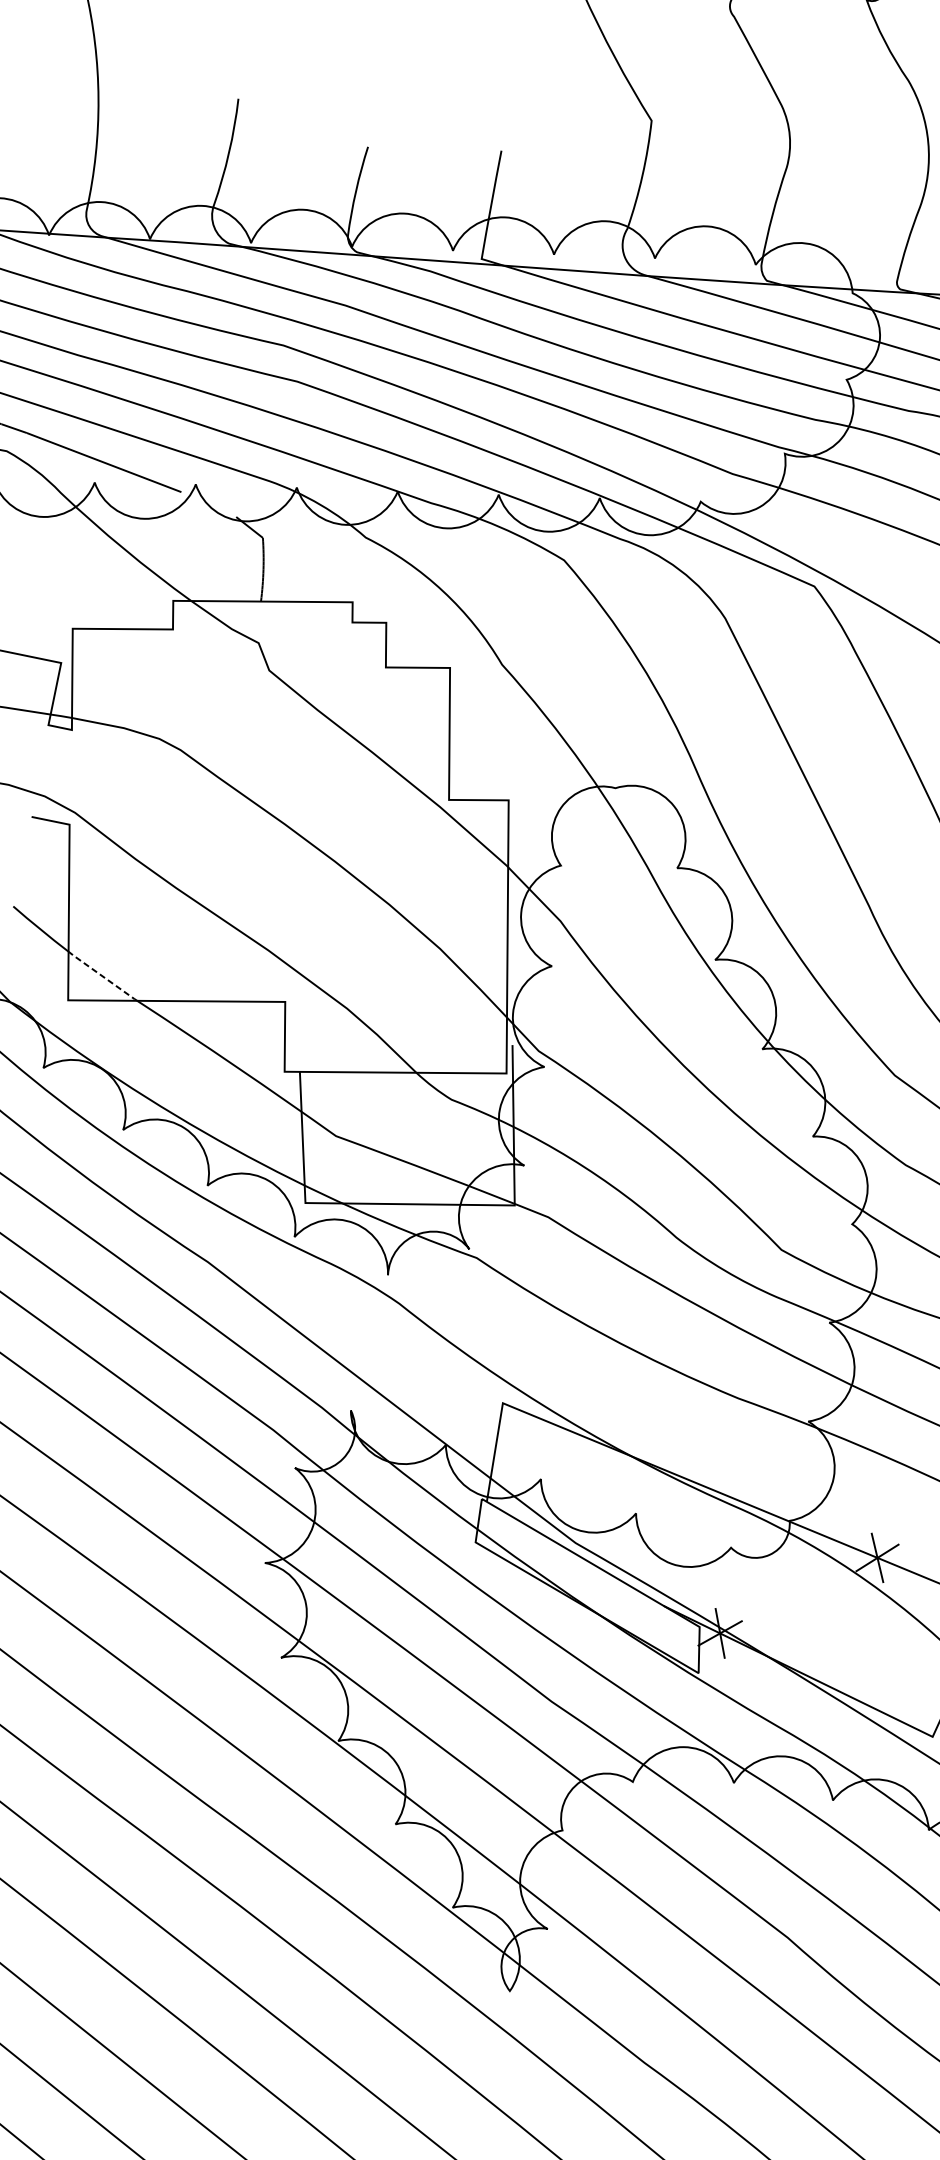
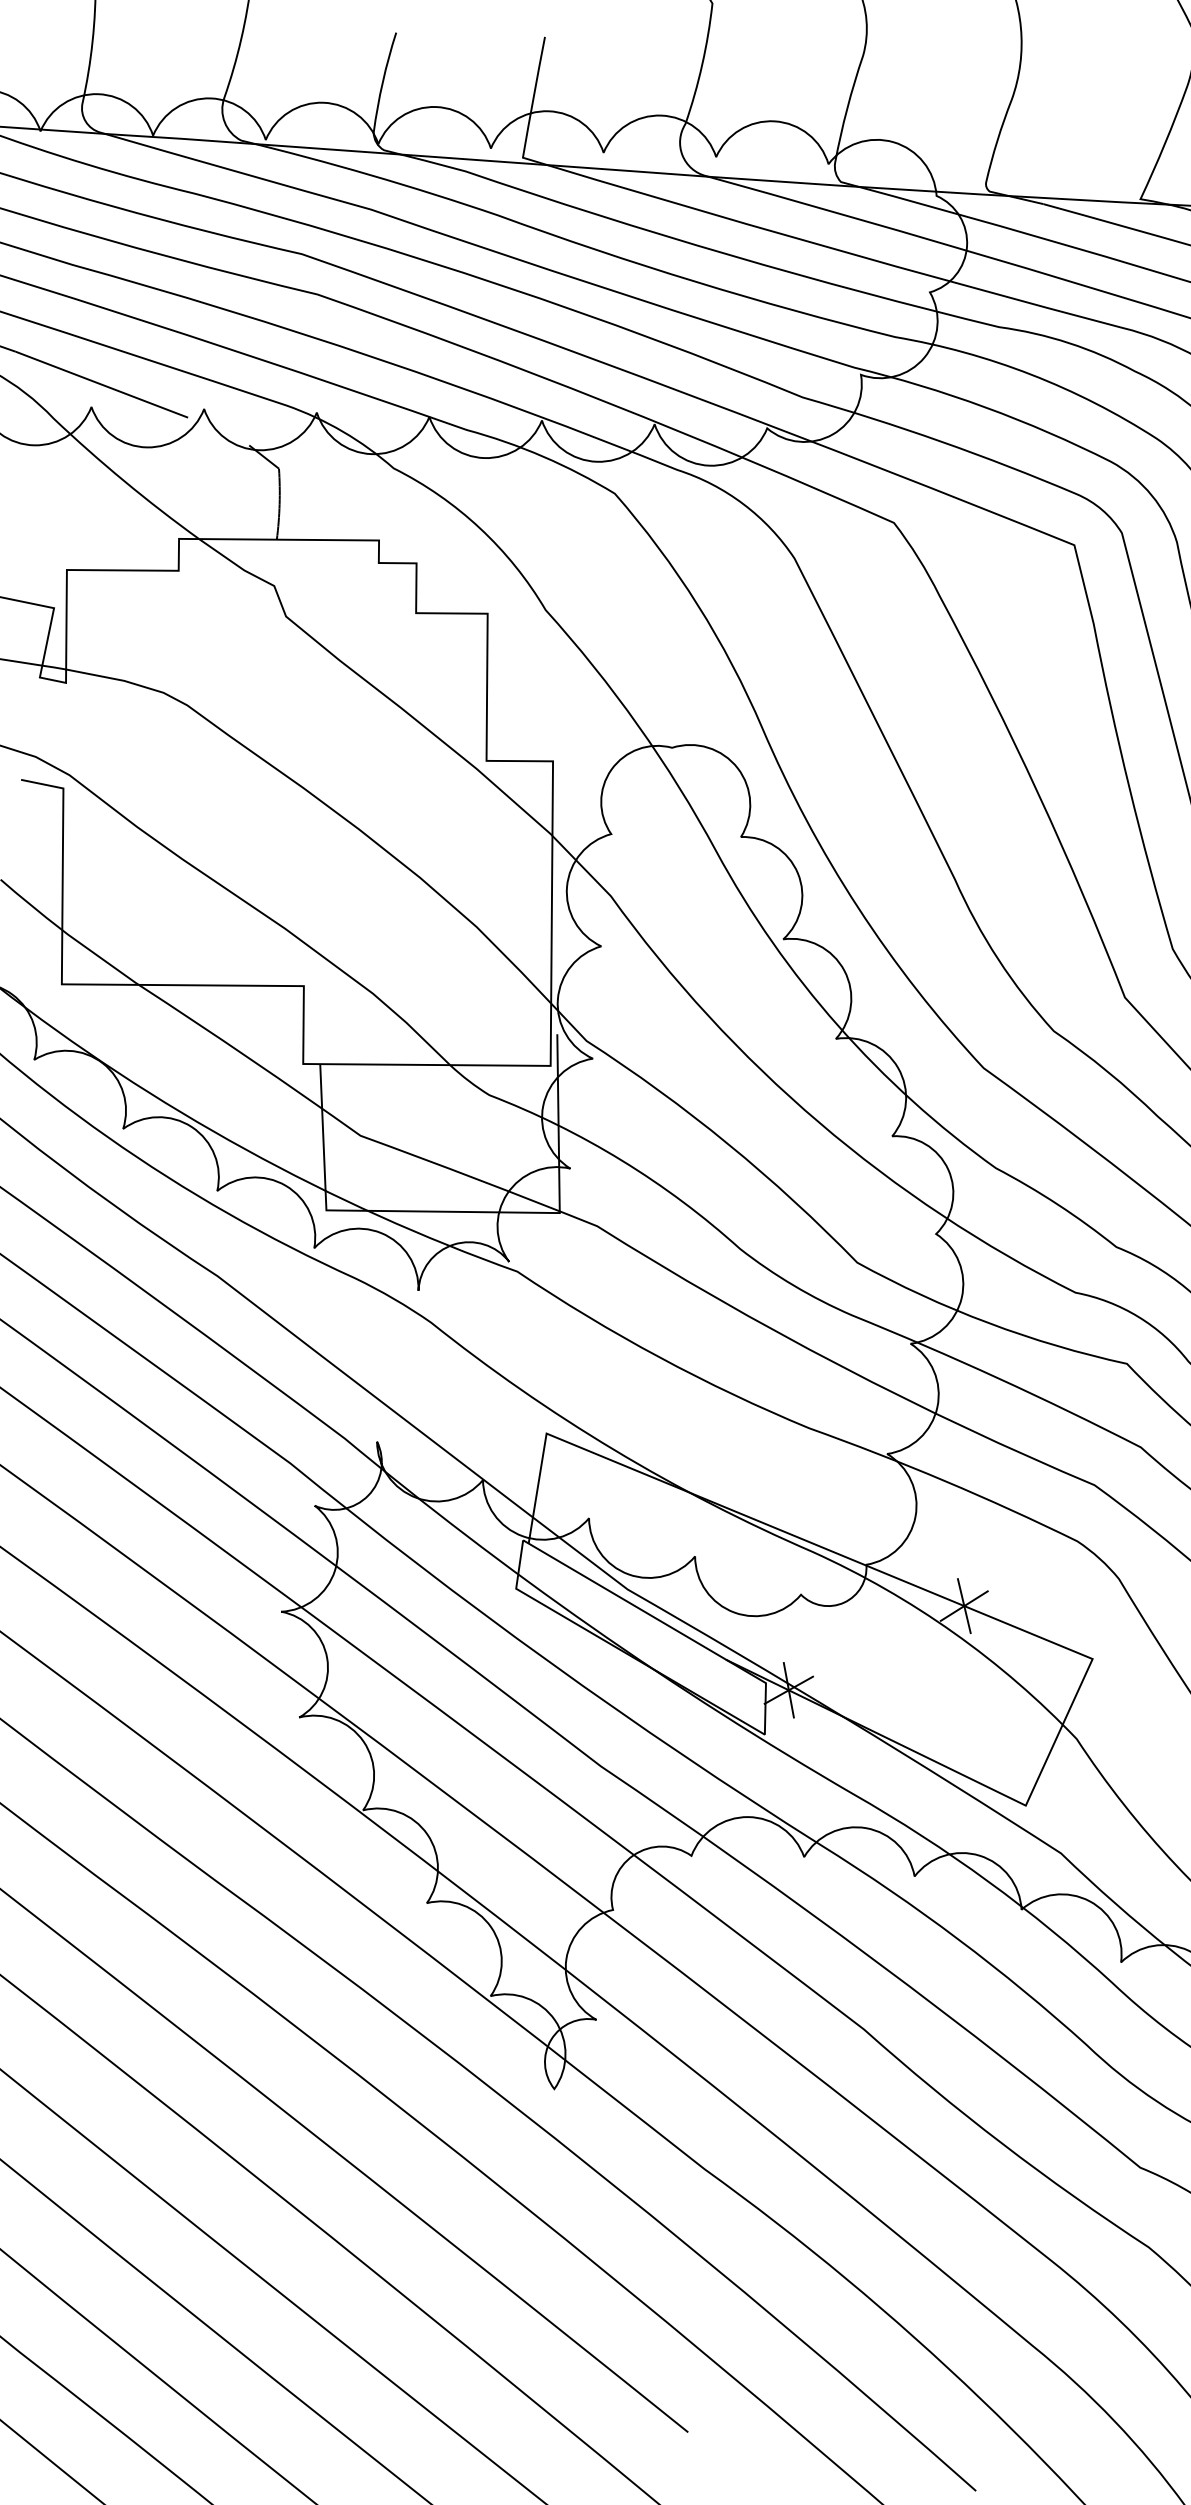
line: (102, 976) -> (100, 957), dashed -> solid

